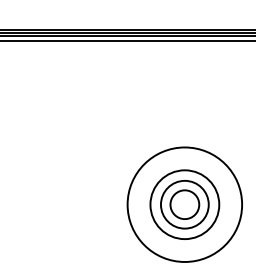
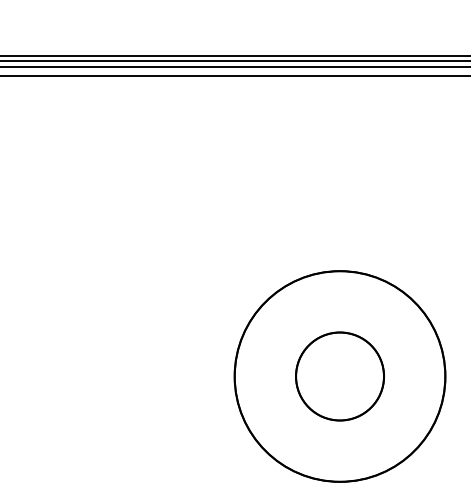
circle: (184, 204) -> (339, 376), size x1.67
circle: (184, 204) -> (339, 376), size x1.67

